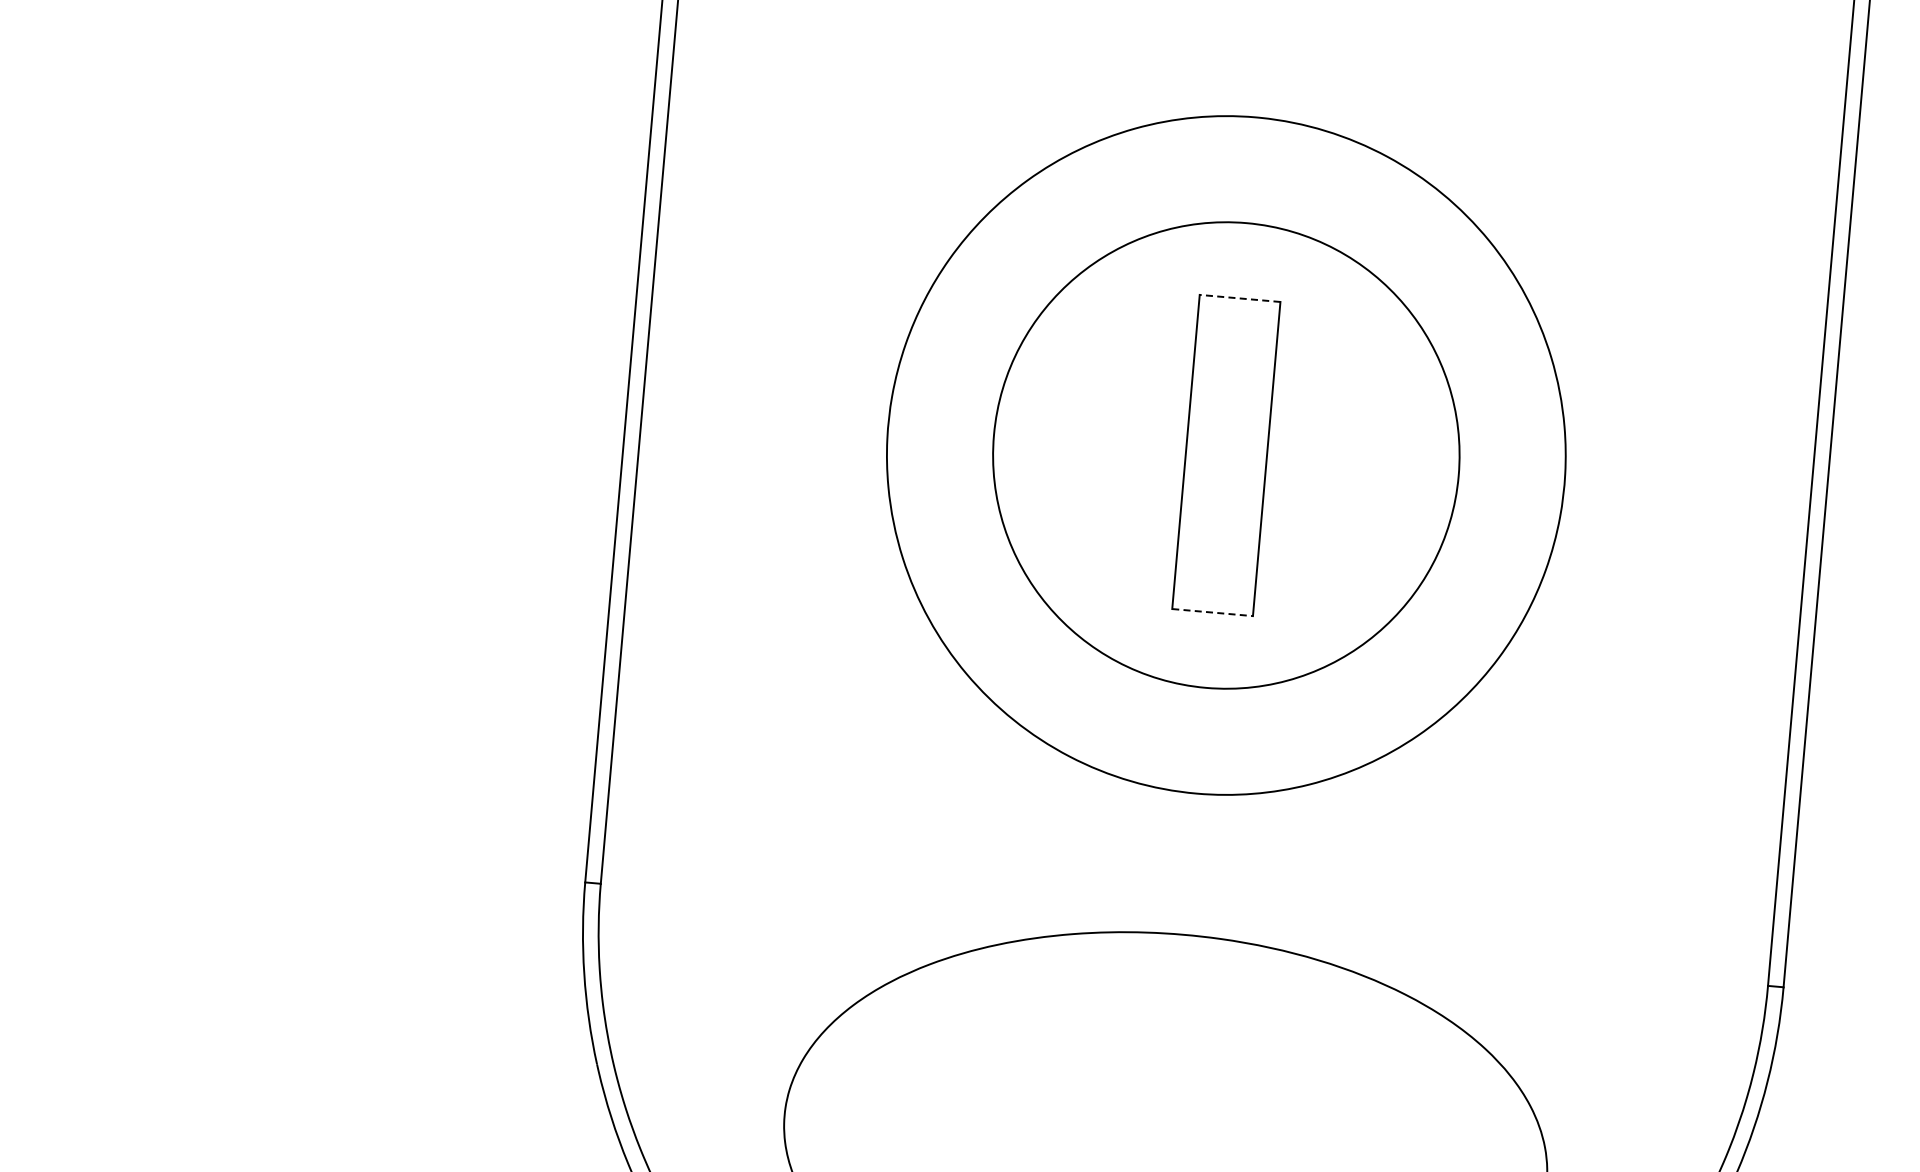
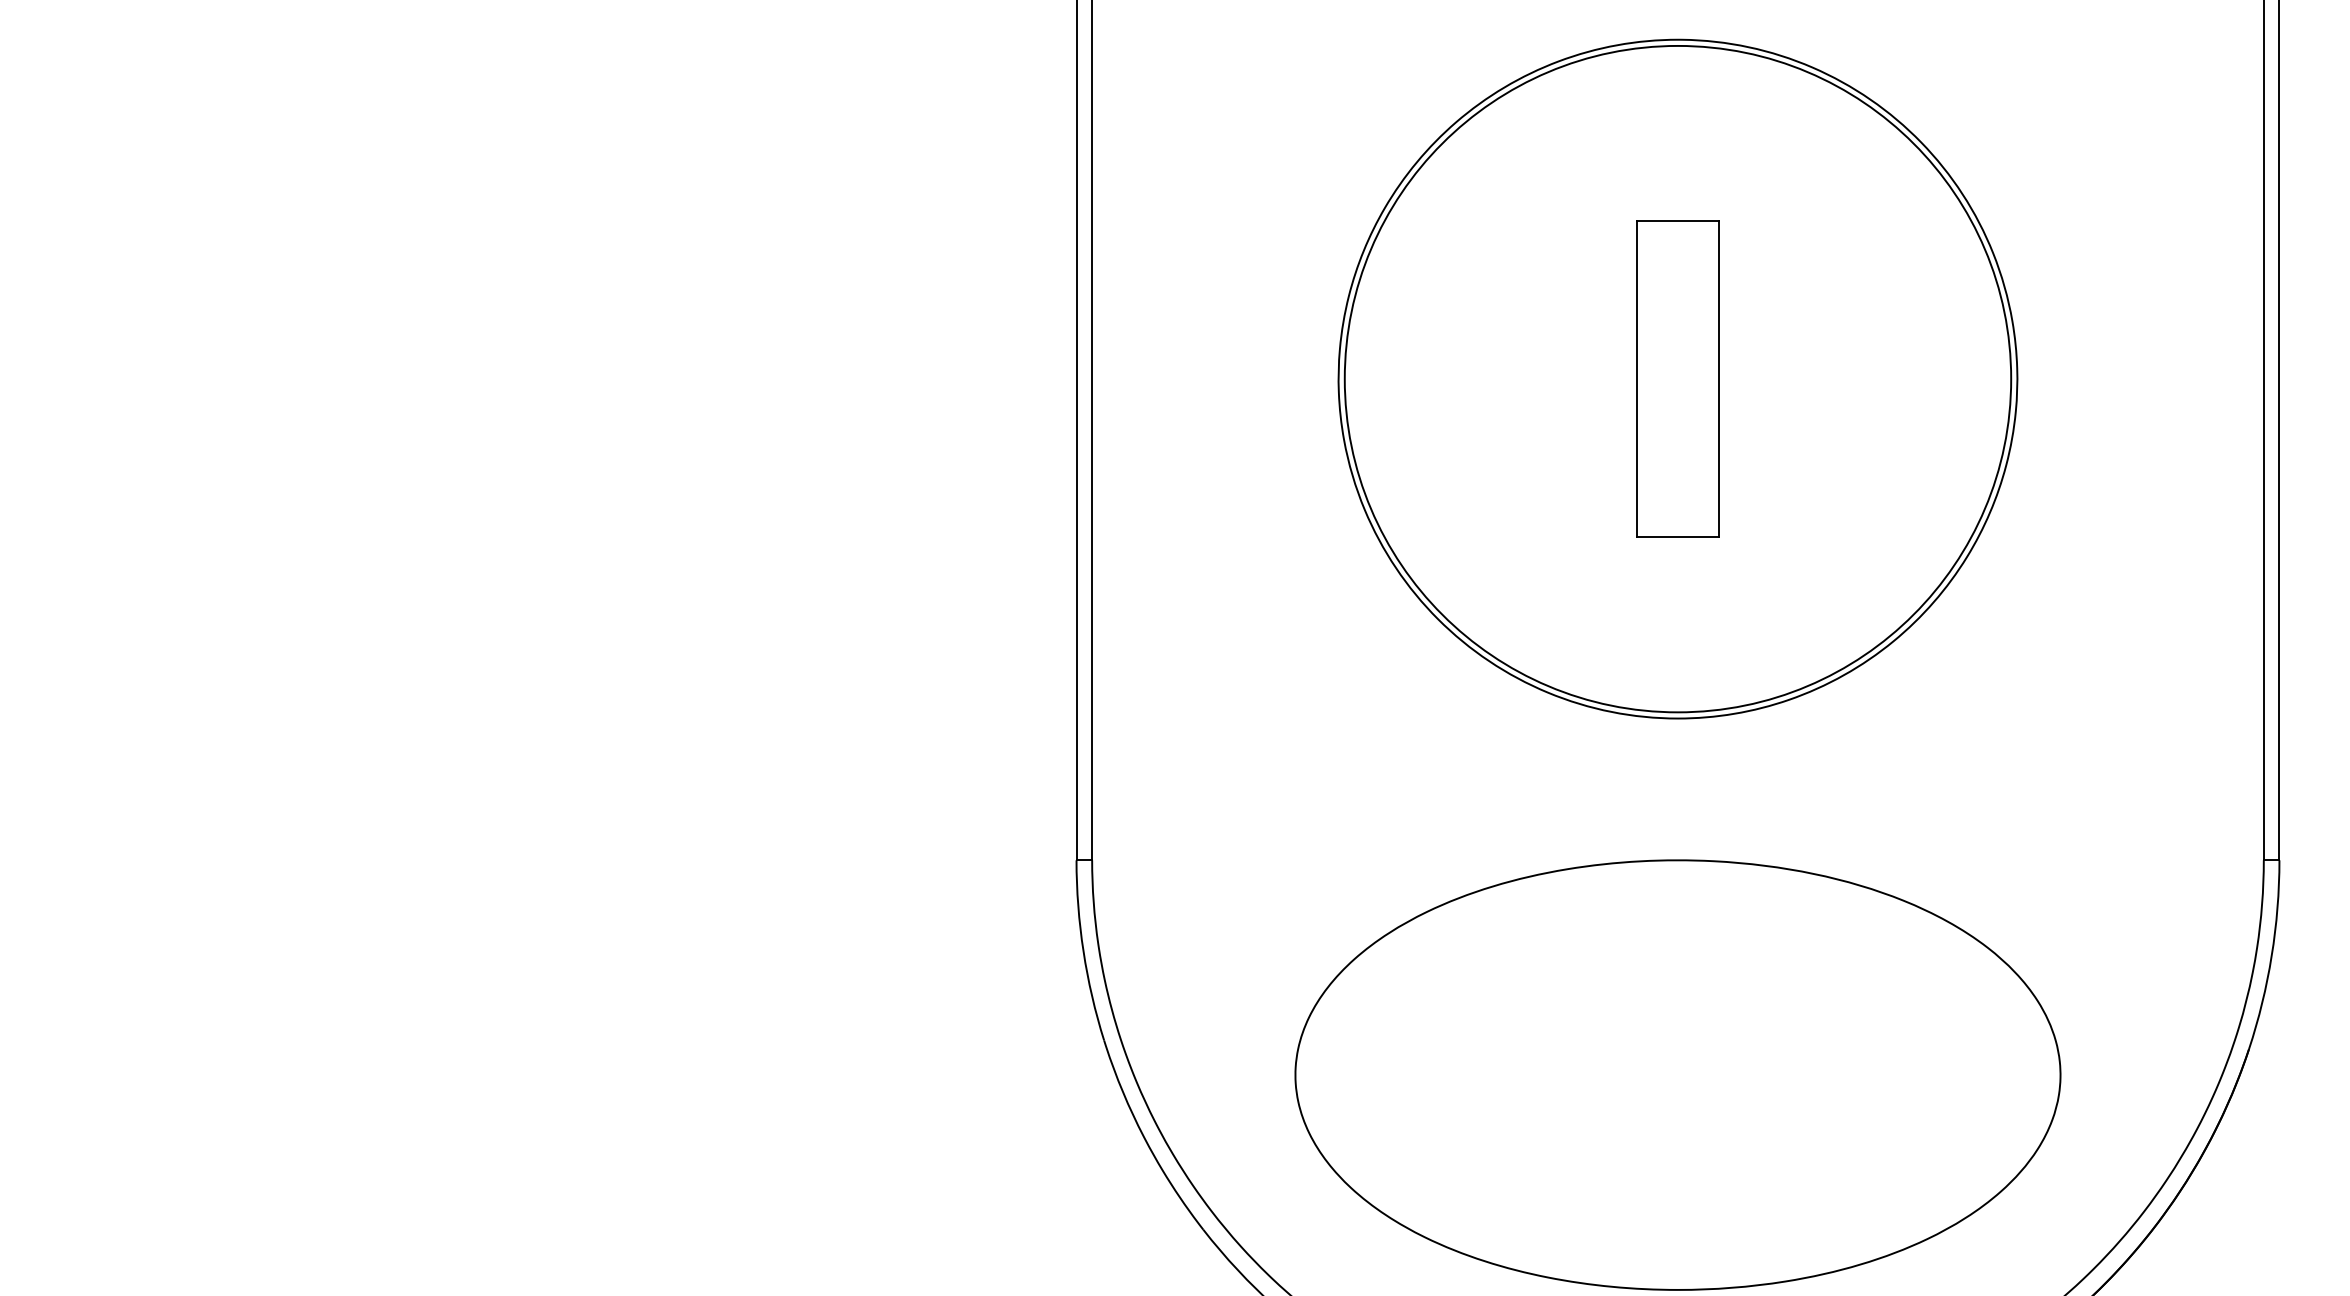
line: (1239, 298) -> (1677, 221), dashed -> solid
circle: (1225, 454) -> (1677, 378), size x1.43
line: (1212, 612) -> (1677, 536), dashed -> solid

